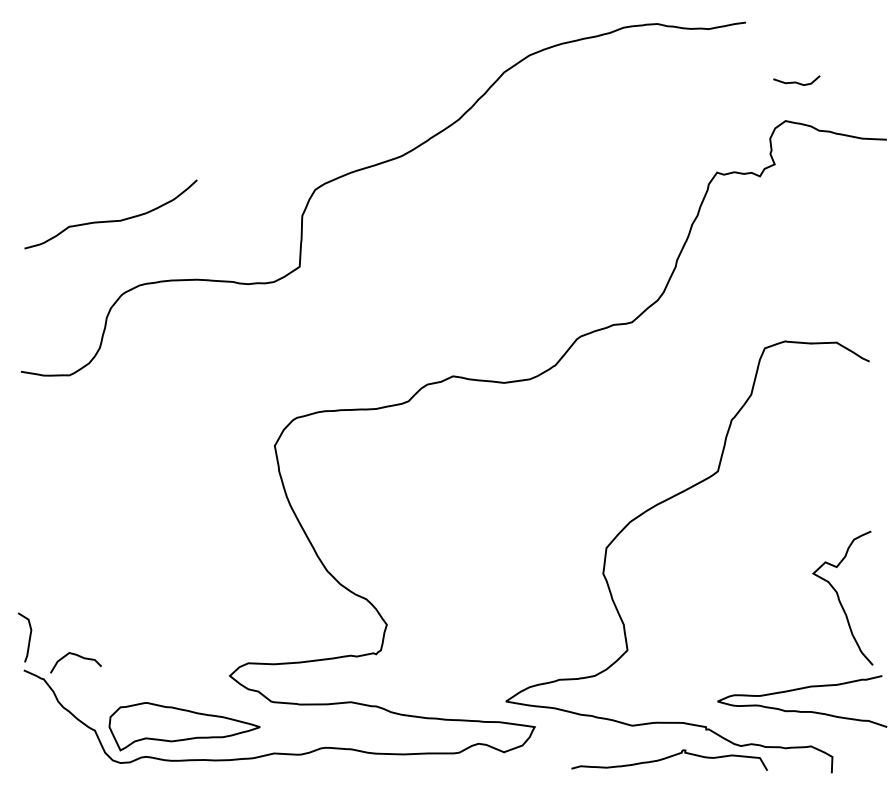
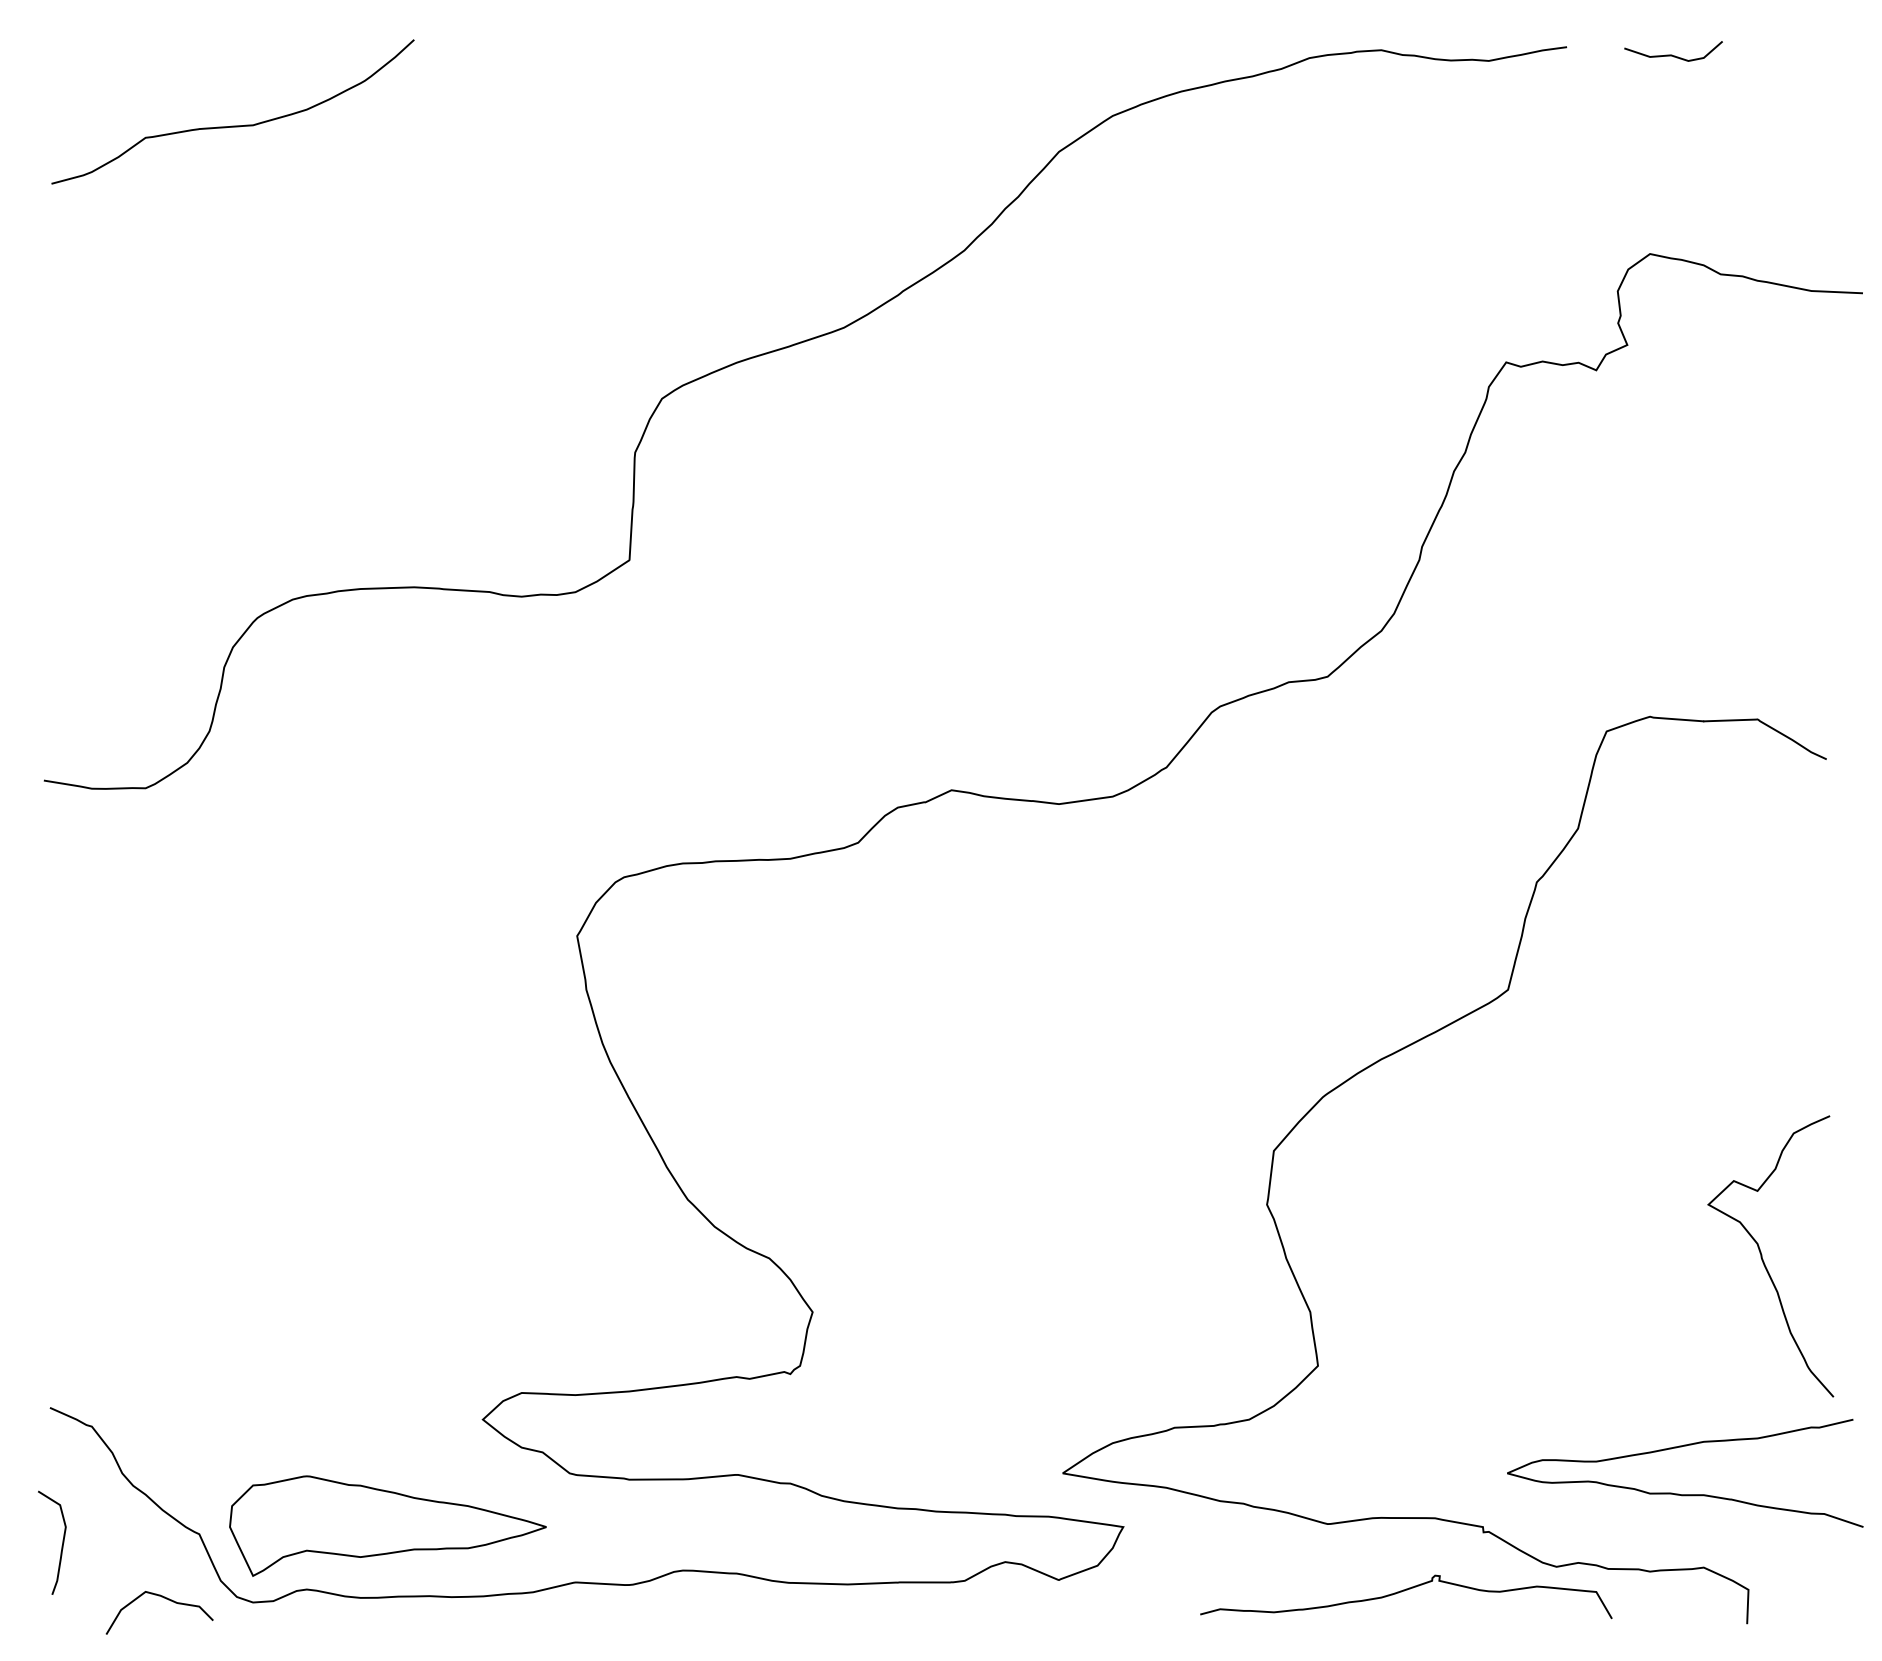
curve: (796, 81) -> (1673, 53), moved
curve: (110, 220) -> (232, 124), moved
curve: (28, 639) -> (59, 1546), moved
curve: (77, 656) -> (162, 1599), moved

